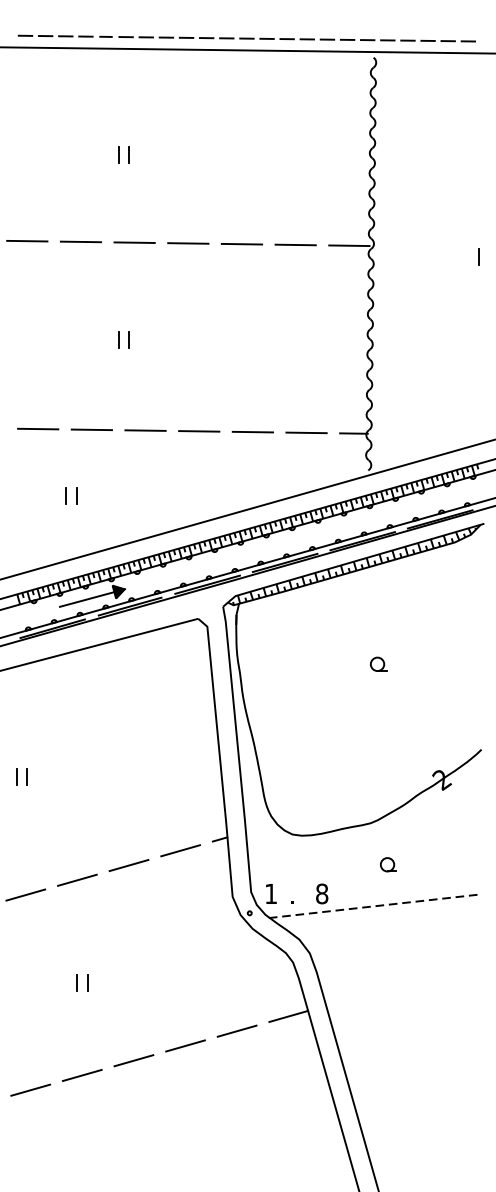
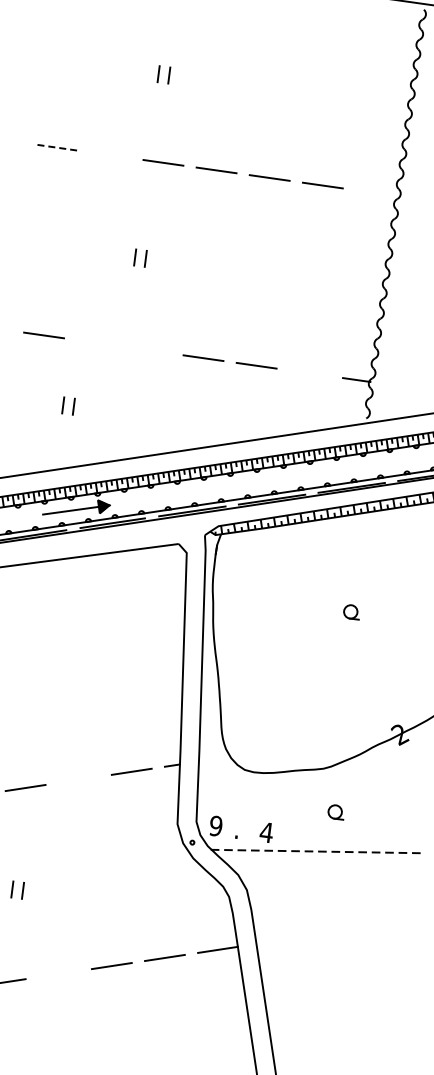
line: (26, 241) -> (56, 147), solid -> dashed
line: (80, 241) -> (109, 154), removed
line: (349, 245) -> (376, 192), removed
line: (91, 429) -> (96, 342), removed
line: (145, 430) -> (150, 350), removed
line: (306, 432) -> (309, 372), removed
line: (128, 865) -> (78, 779), removed
text: (270, 893) -> (215, 825), 1 -> 9
text: (321, 893) -> (266, 832), 8 -> 4
line: (133, 1060) -> (58, 973), removed

